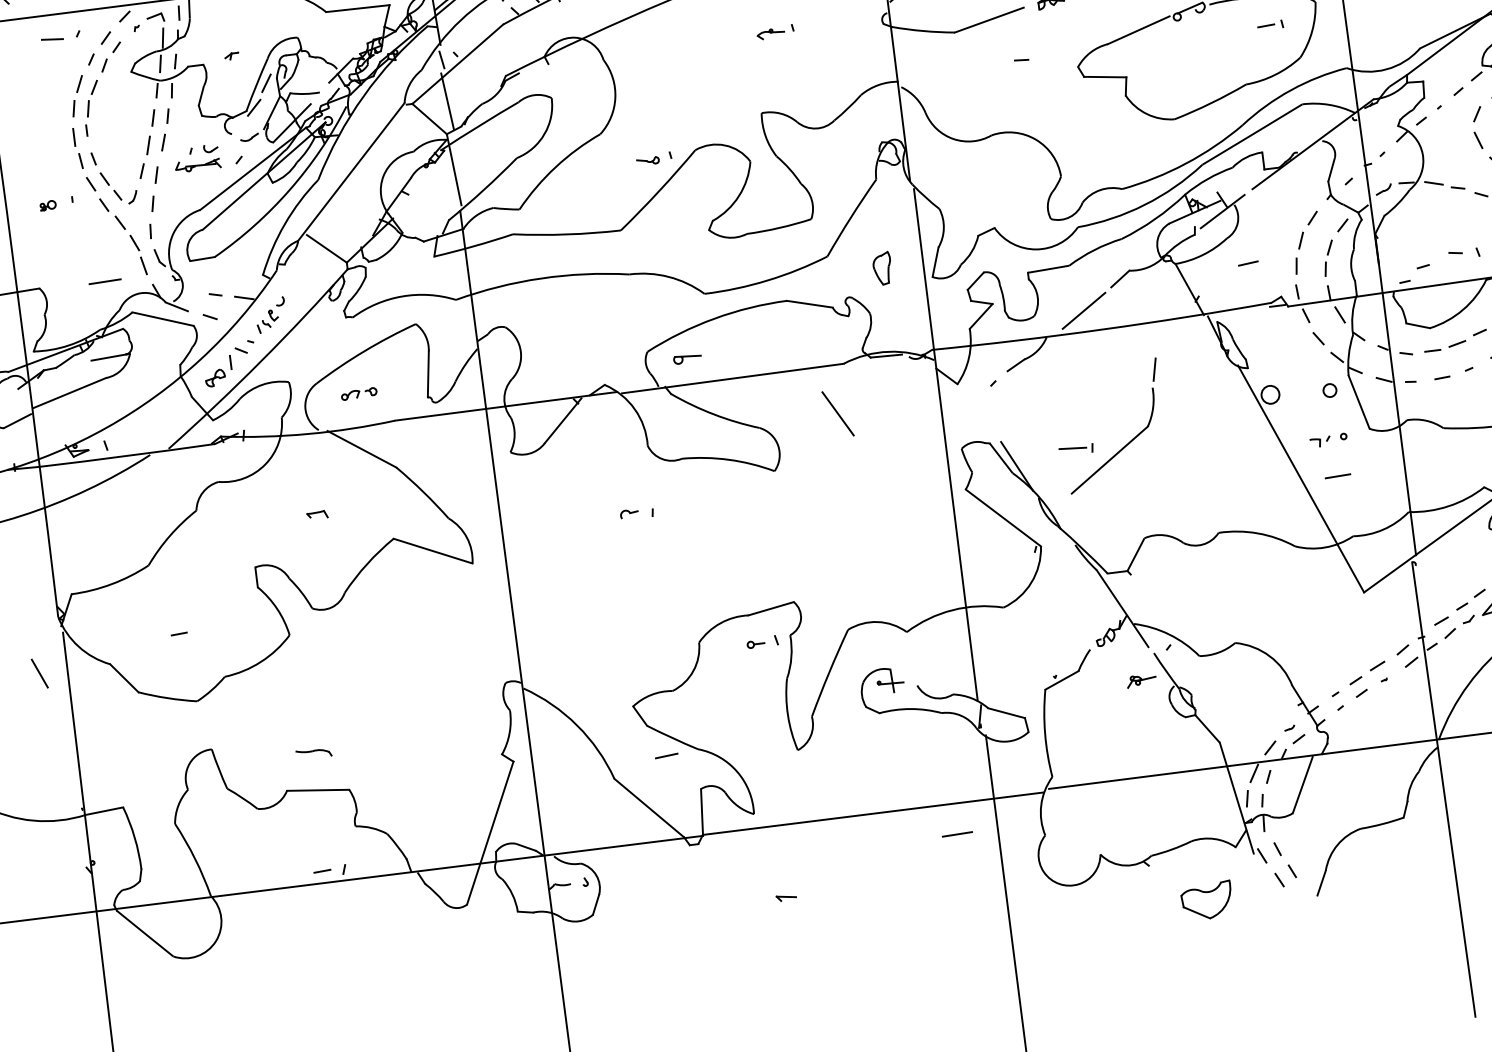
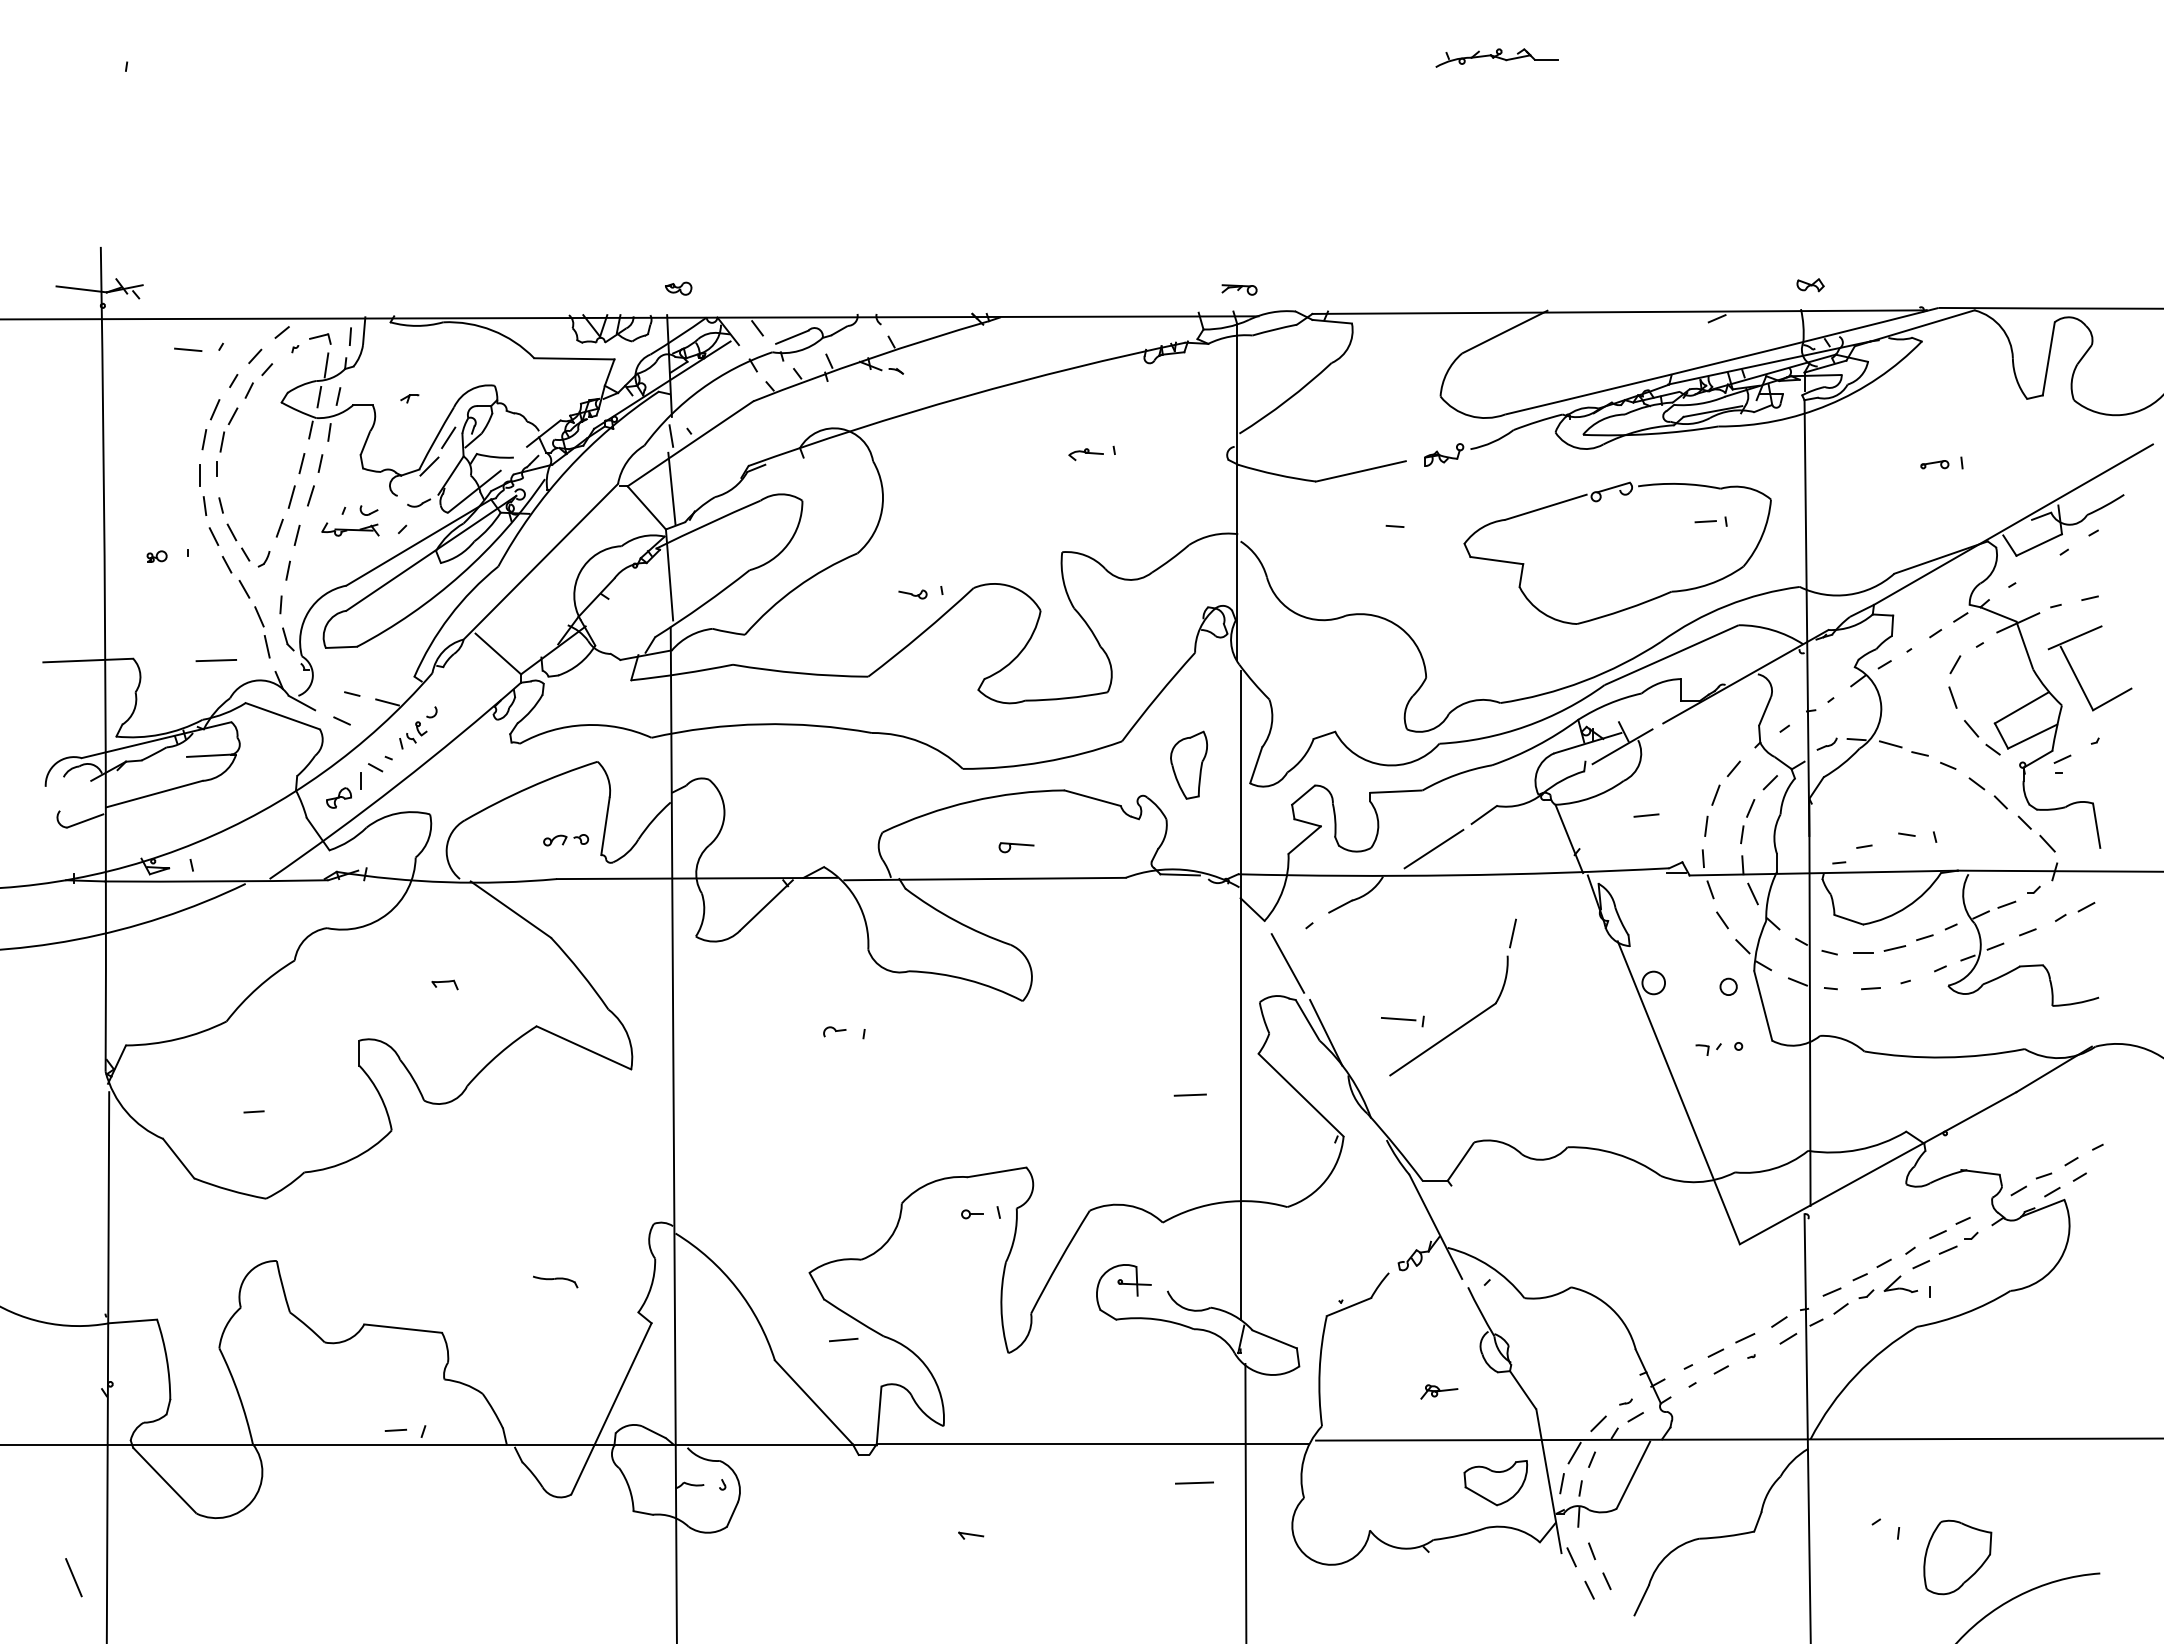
part: (882, 268) -> (1188, 764), size x1.67
part: (687, 358) -> (1016, 847), moved
part: (359, 394) -> (566, 840), moved
line: (837, 413) -> (1287, 963), moved
line: (1337, 475) -> (1189, 1094), moved
line: (39, 673) -> (73, 1577), moved
part: (1141, 680) -> (1439, 1391), moved
part: (313, 753) -> (555, 1281), moved
part: (1206, 901) -> (1495, 1483), moved

